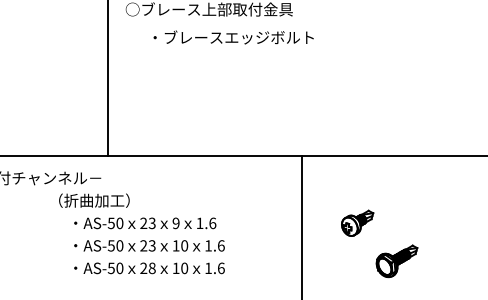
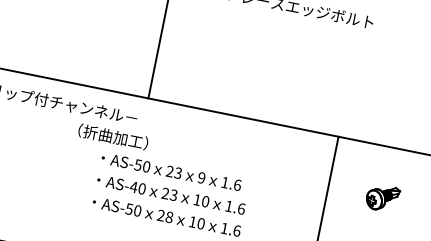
text: (94, 200) -> (113, 136), moved
part: (357, 222) -> (382, 197), moved
text: (111, 245) -> (133, 186), AS-50 -> AS-40

